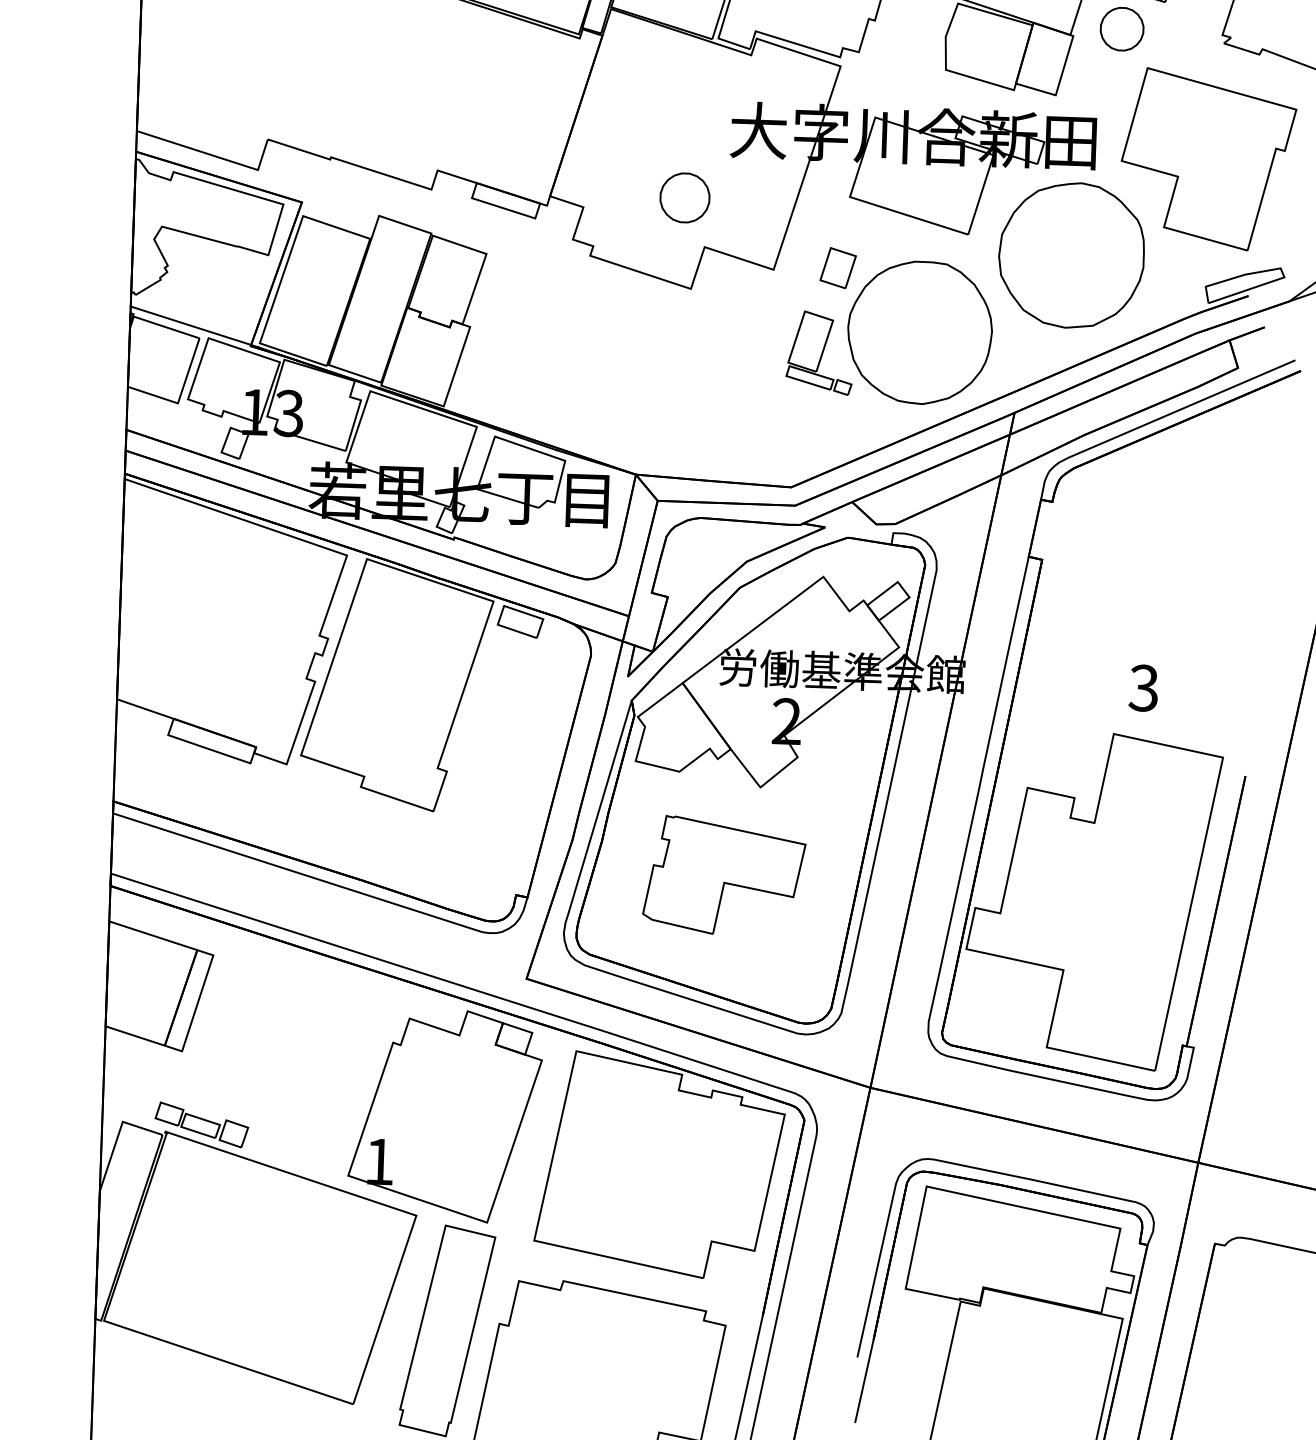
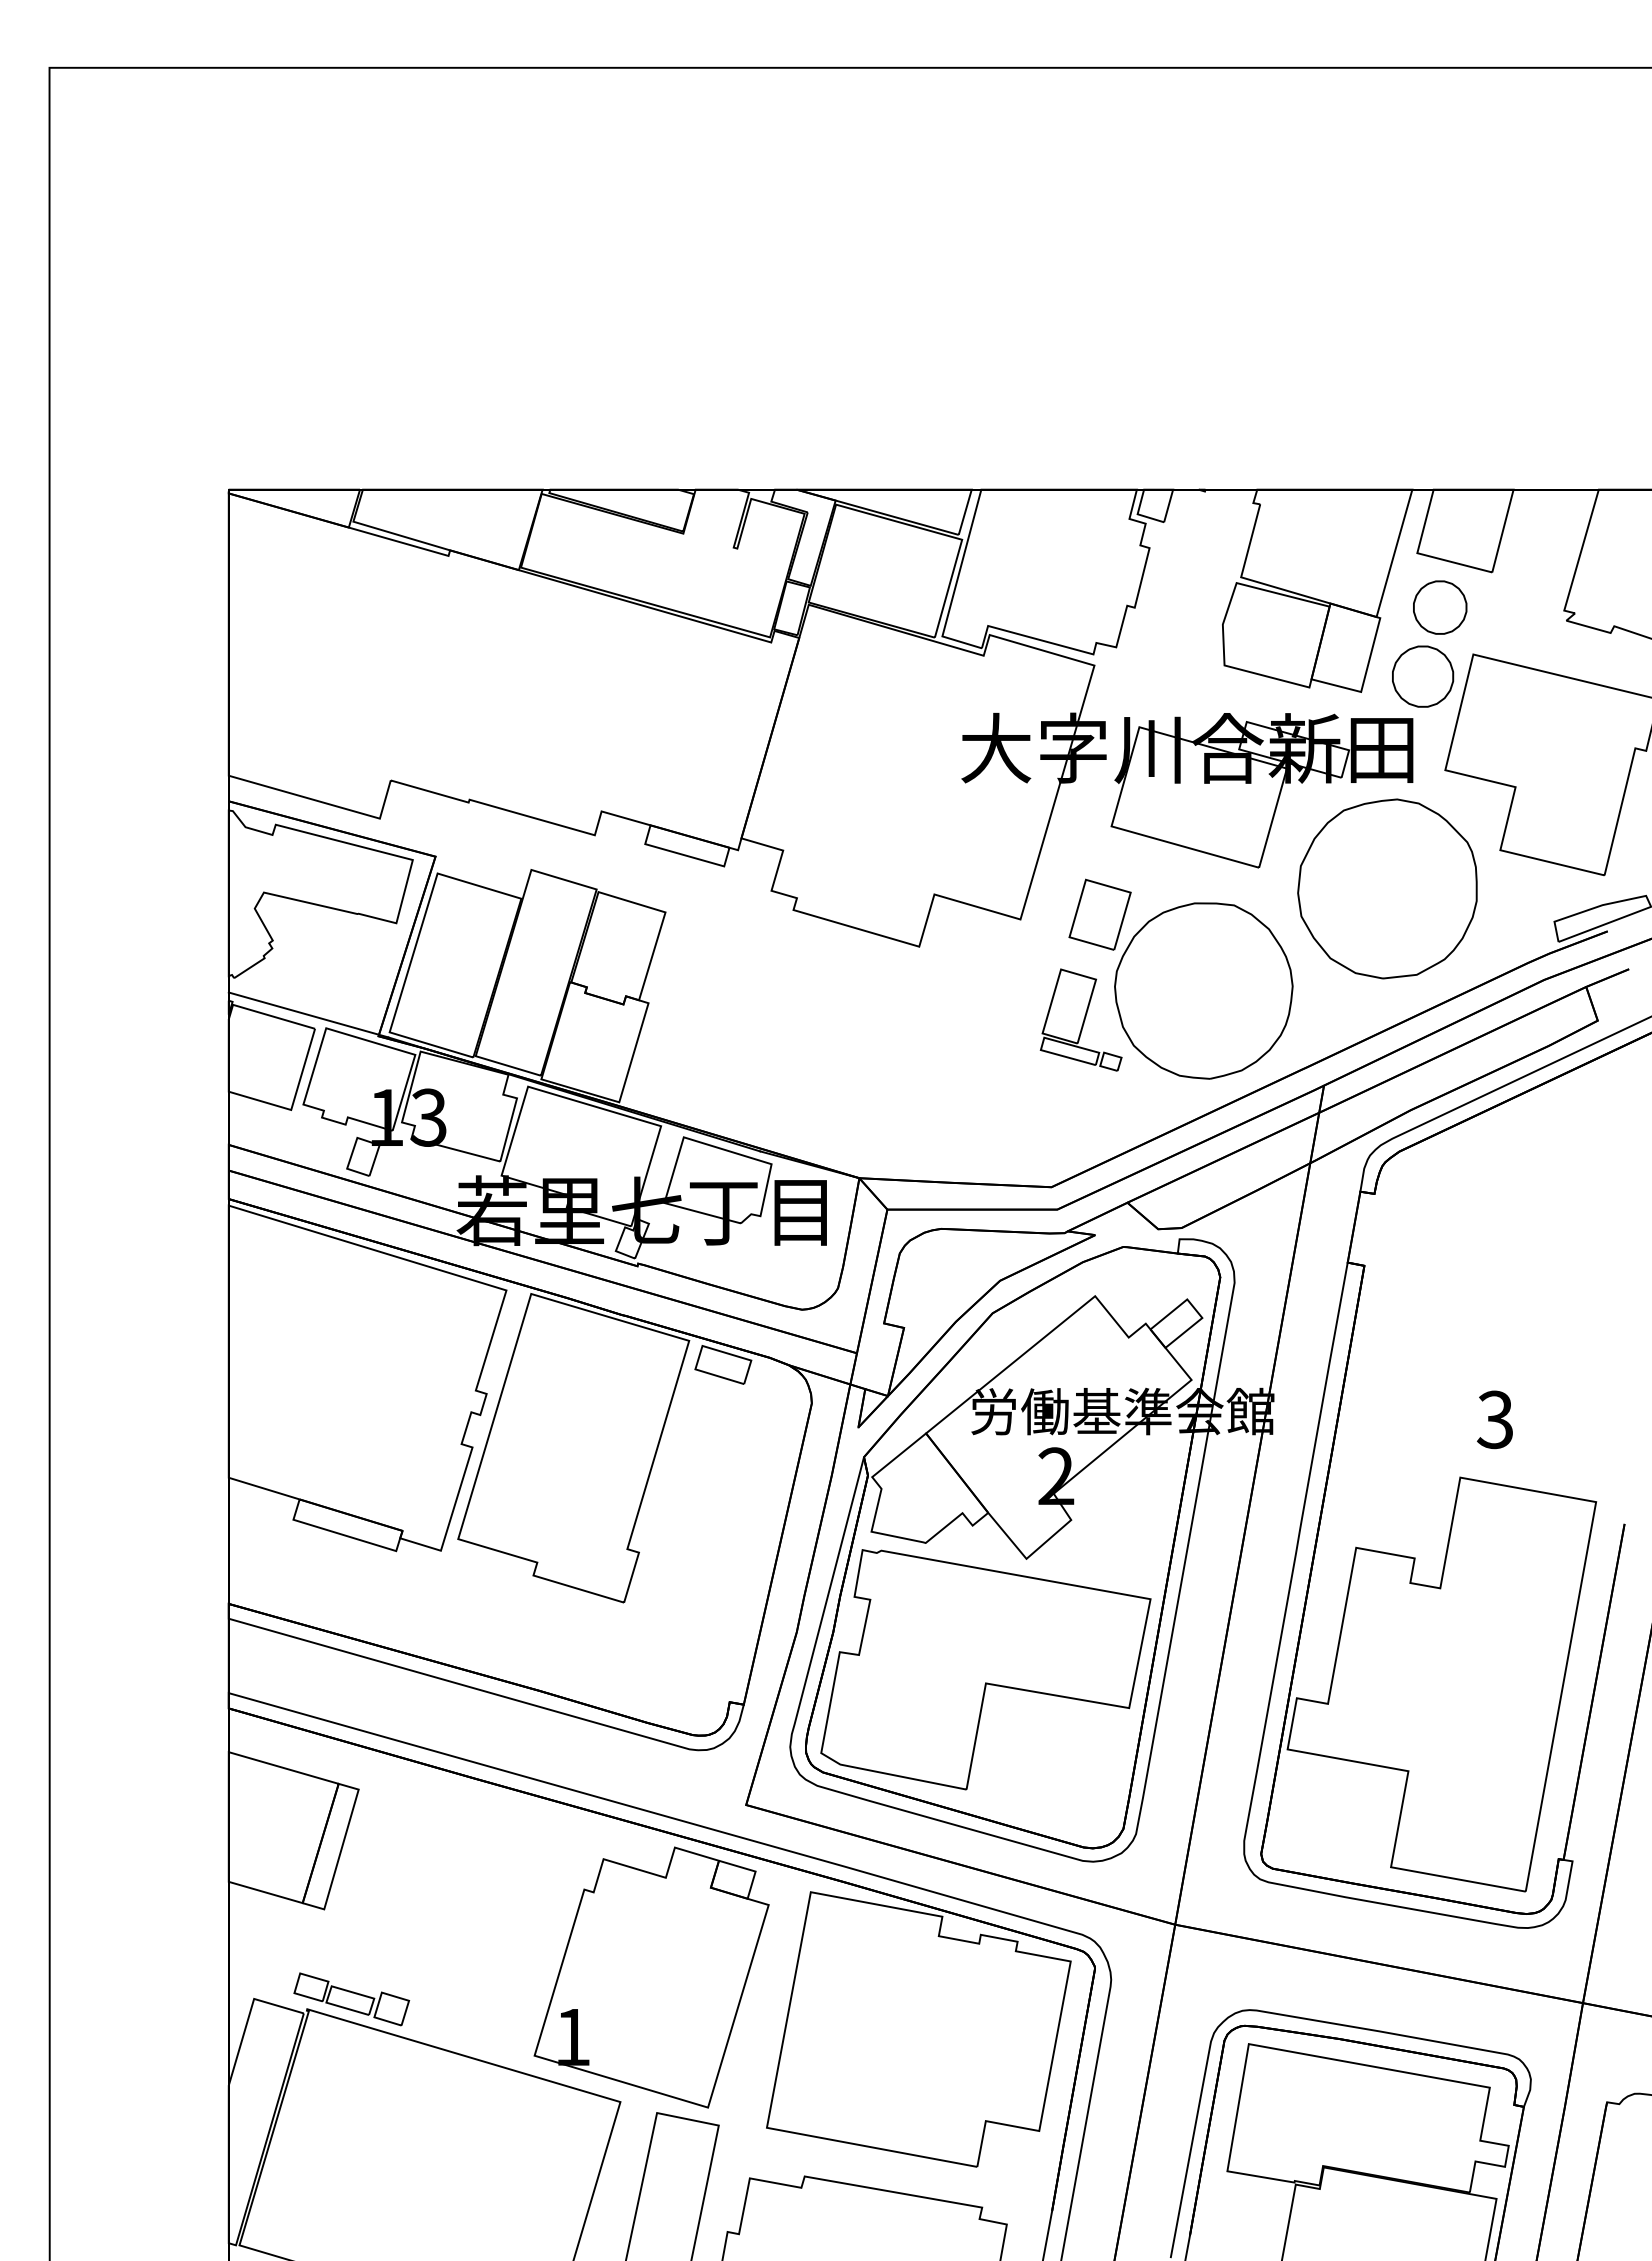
part: (685, 197) -> (1423, 676), moved
part: (837, 267) -> (1099, 914), size x1.43
part: (724, 875) -> (985, 1669), size x1.67

